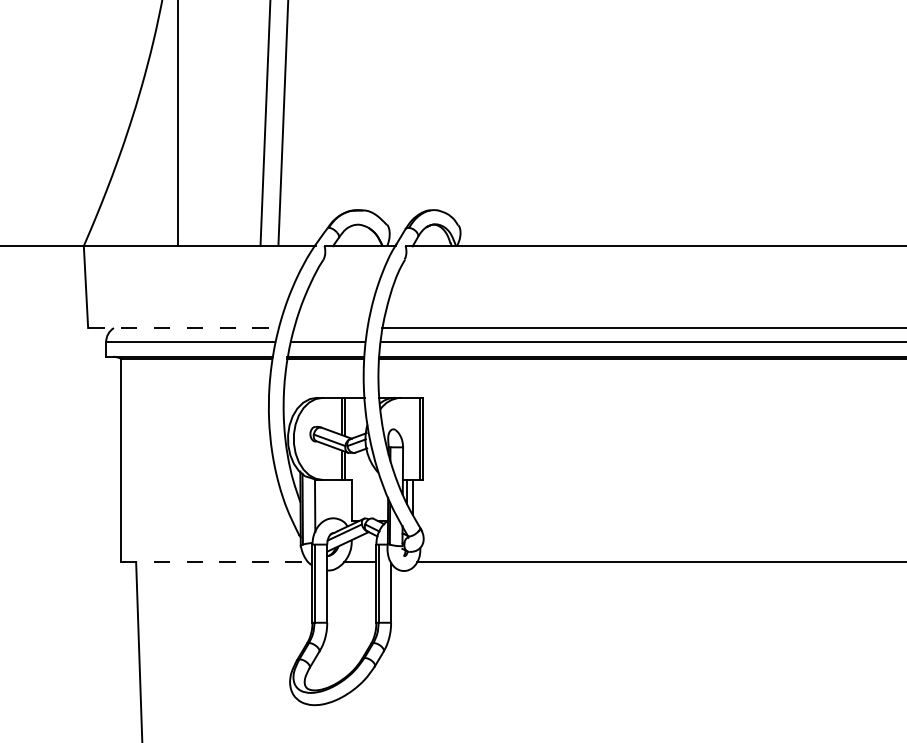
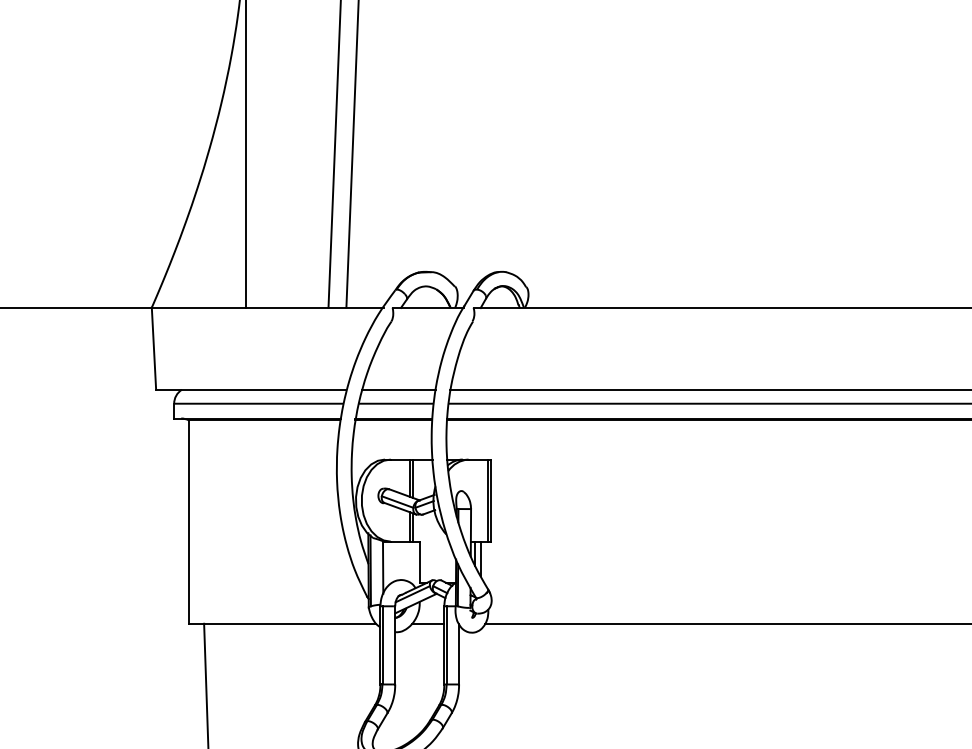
line: (183, 327) -> (251, 389), dashed -> solid
line: (330, 327) -> (398, 389), added
line: (214, 561) -> (282, 623), dashed -> solid

